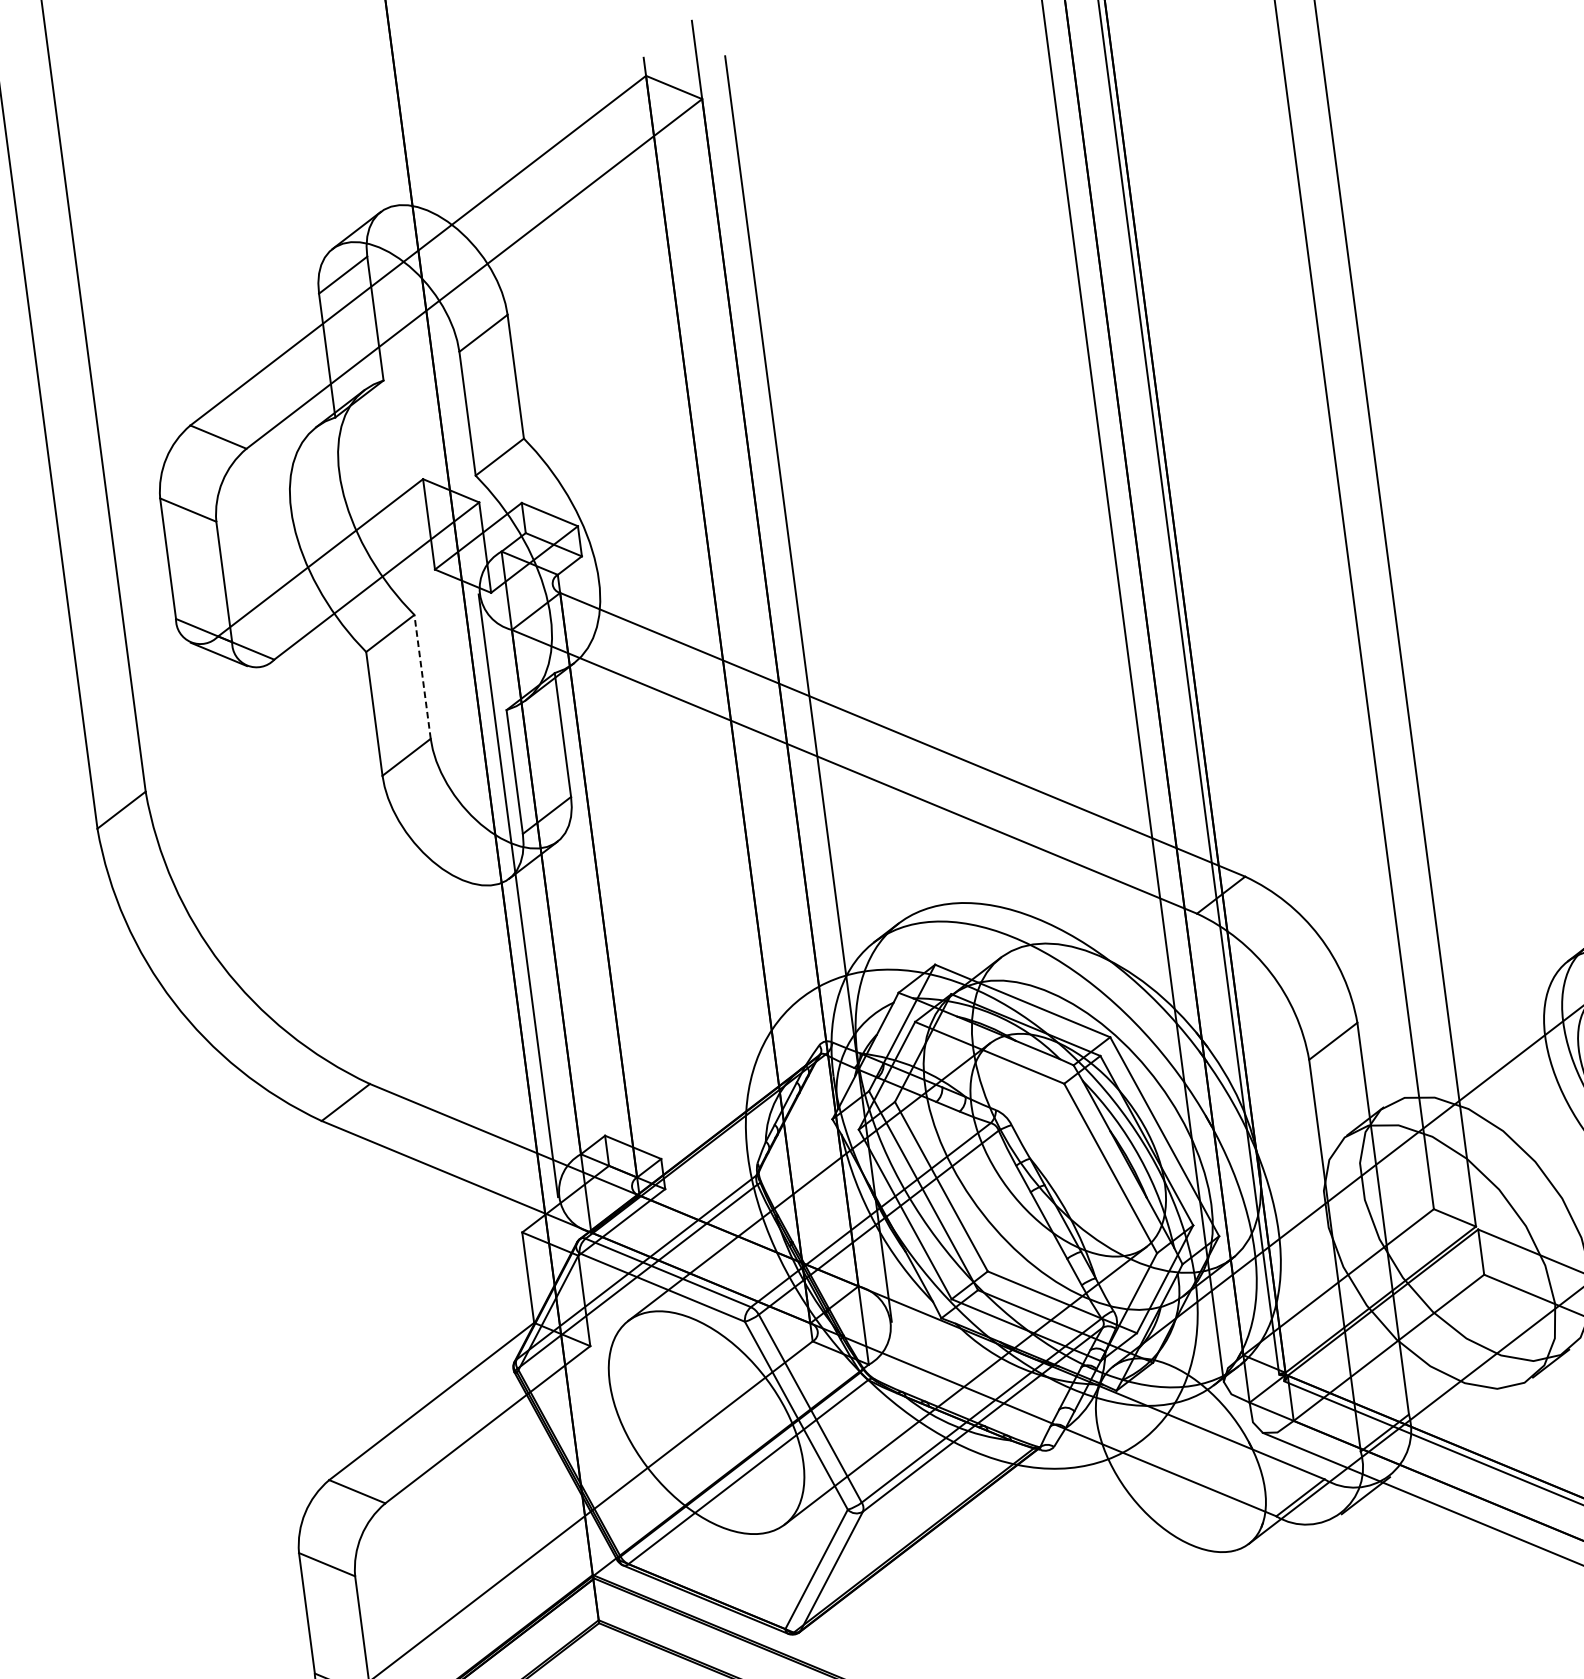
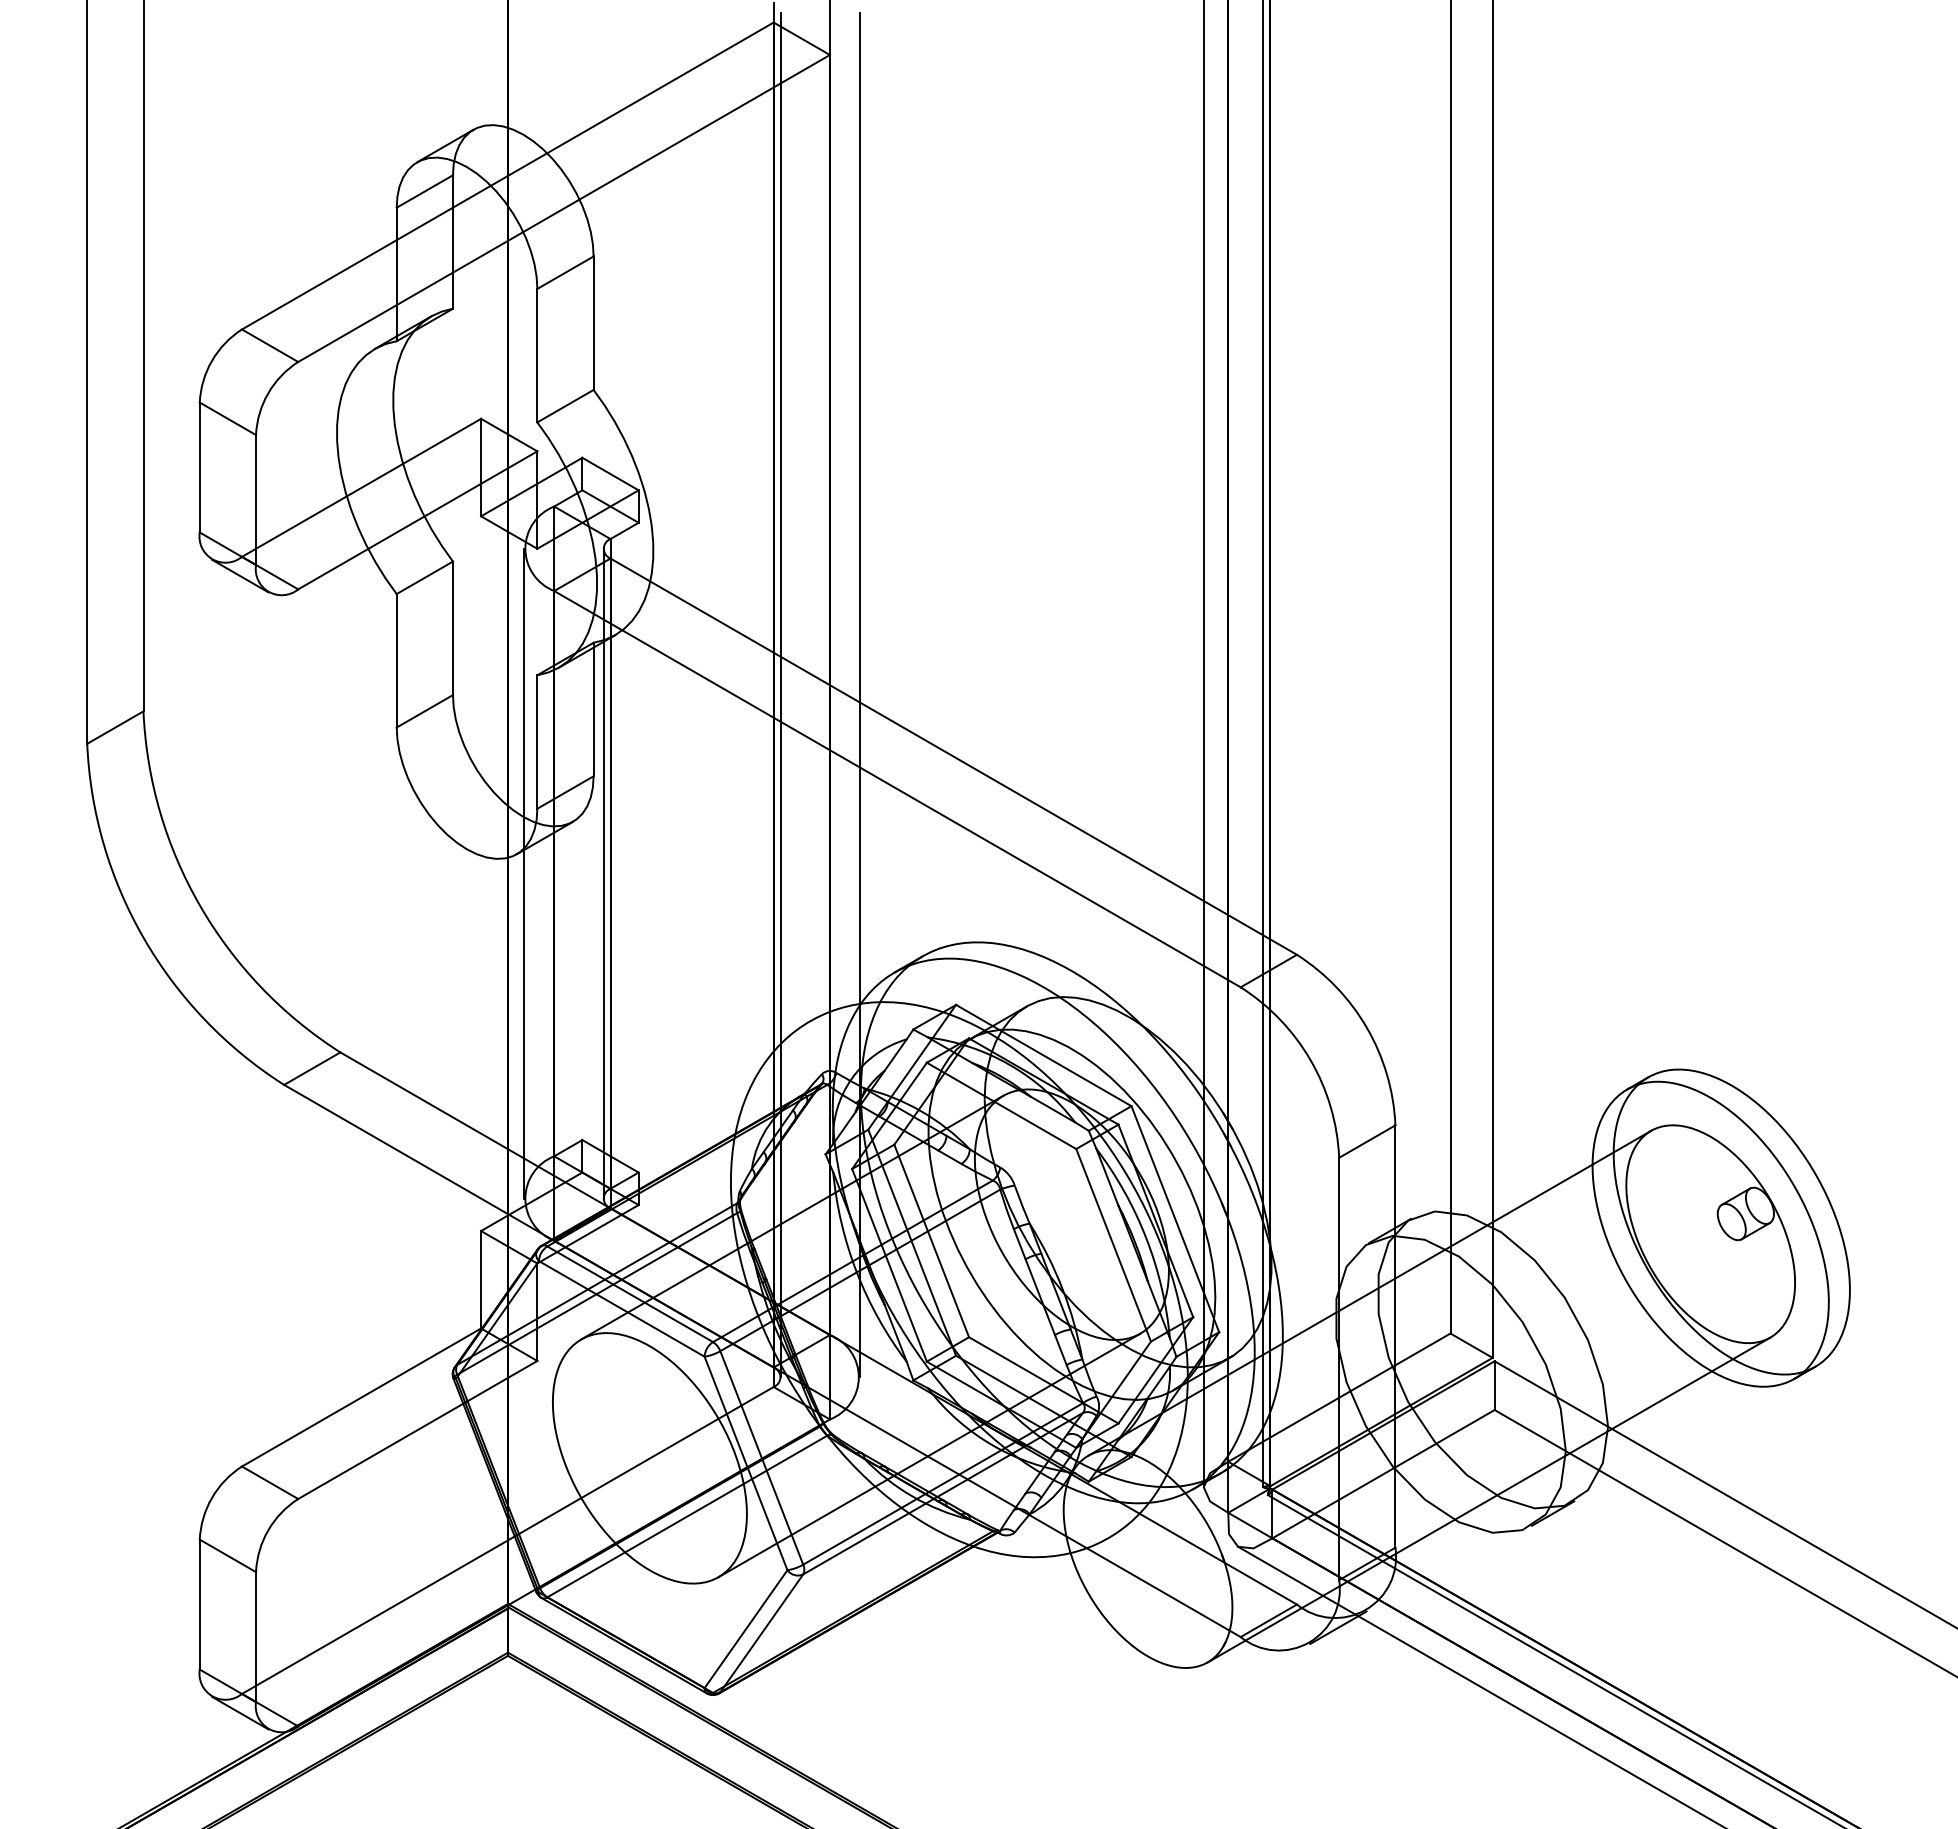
line: (422, 677) -> (452, 628), dashed -> solid
line: (734, 698) -> (780, 694), added
line: (592, 885) -> (603, 873), added

